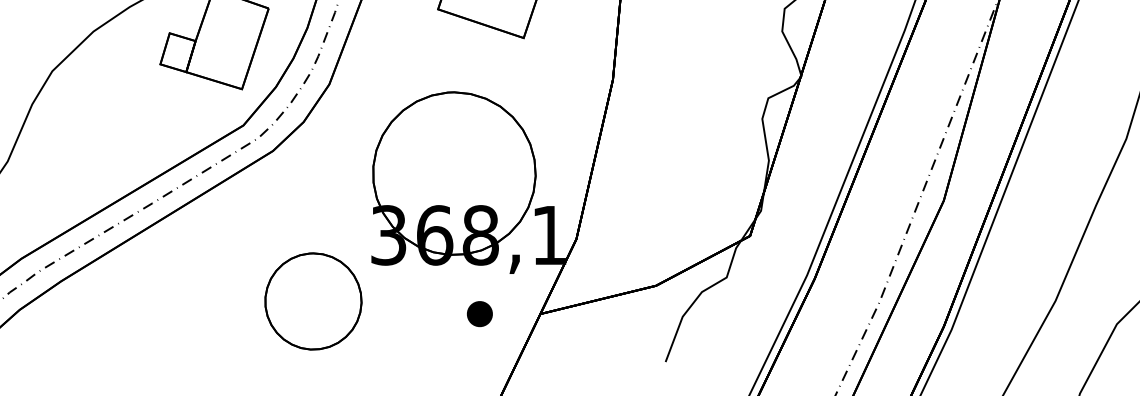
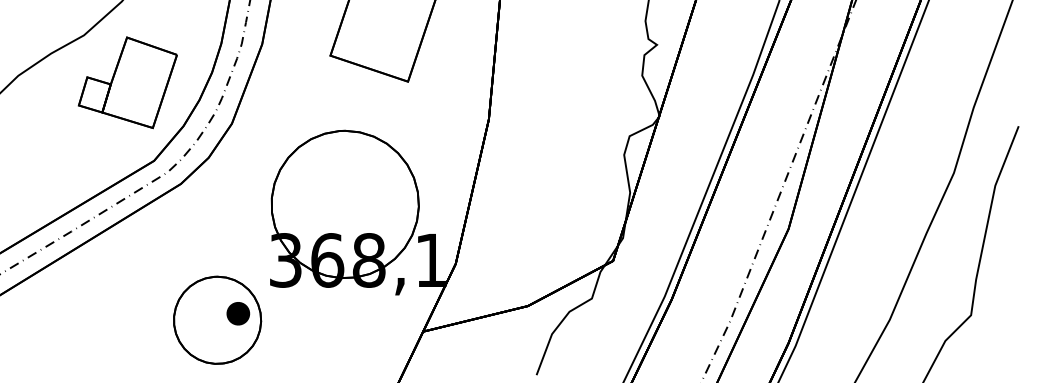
part: (480, 313) -> (238, 313), moved

